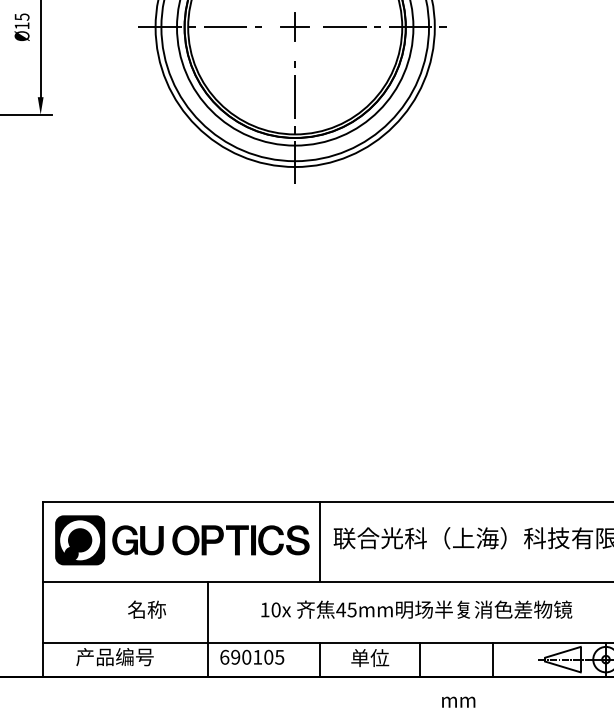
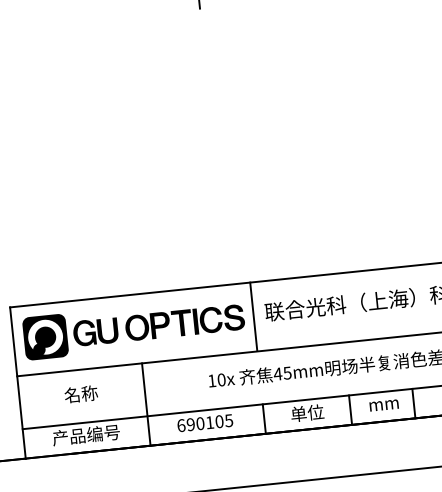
text: (146, 609) -> (80, 394), moved
line: (208, 628) -> (146, 403), moved
text: (458, 701) -> (383, 404), moved

